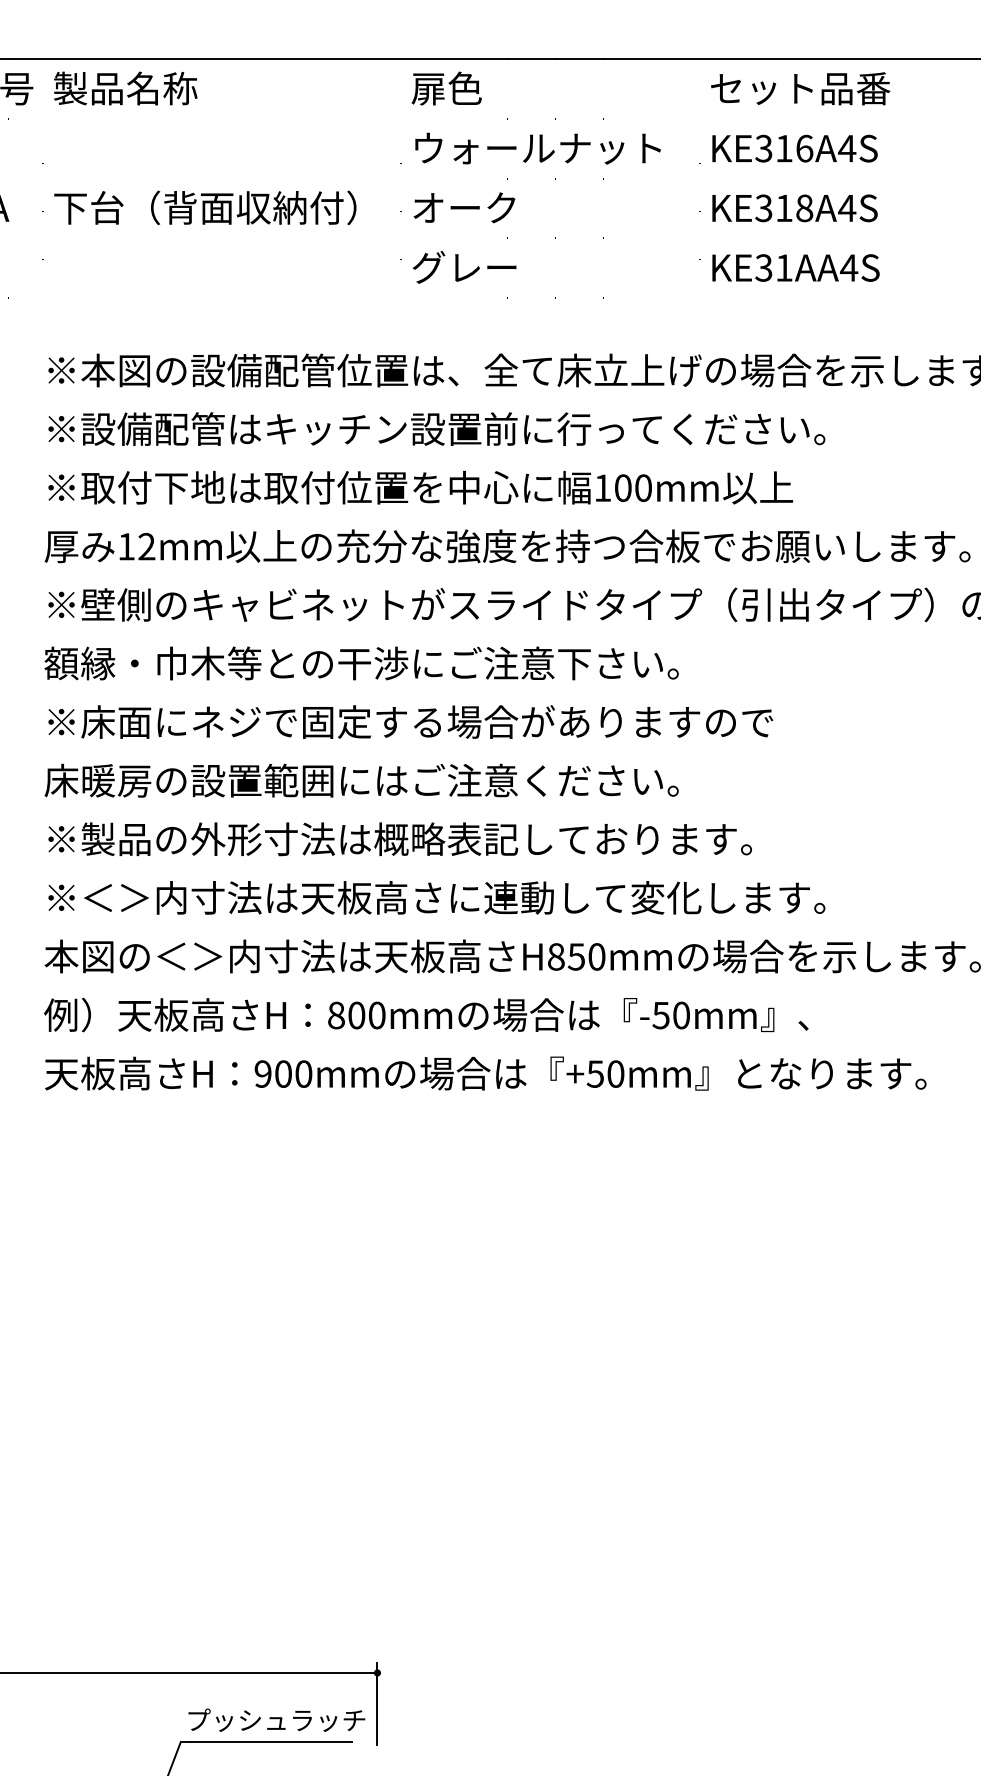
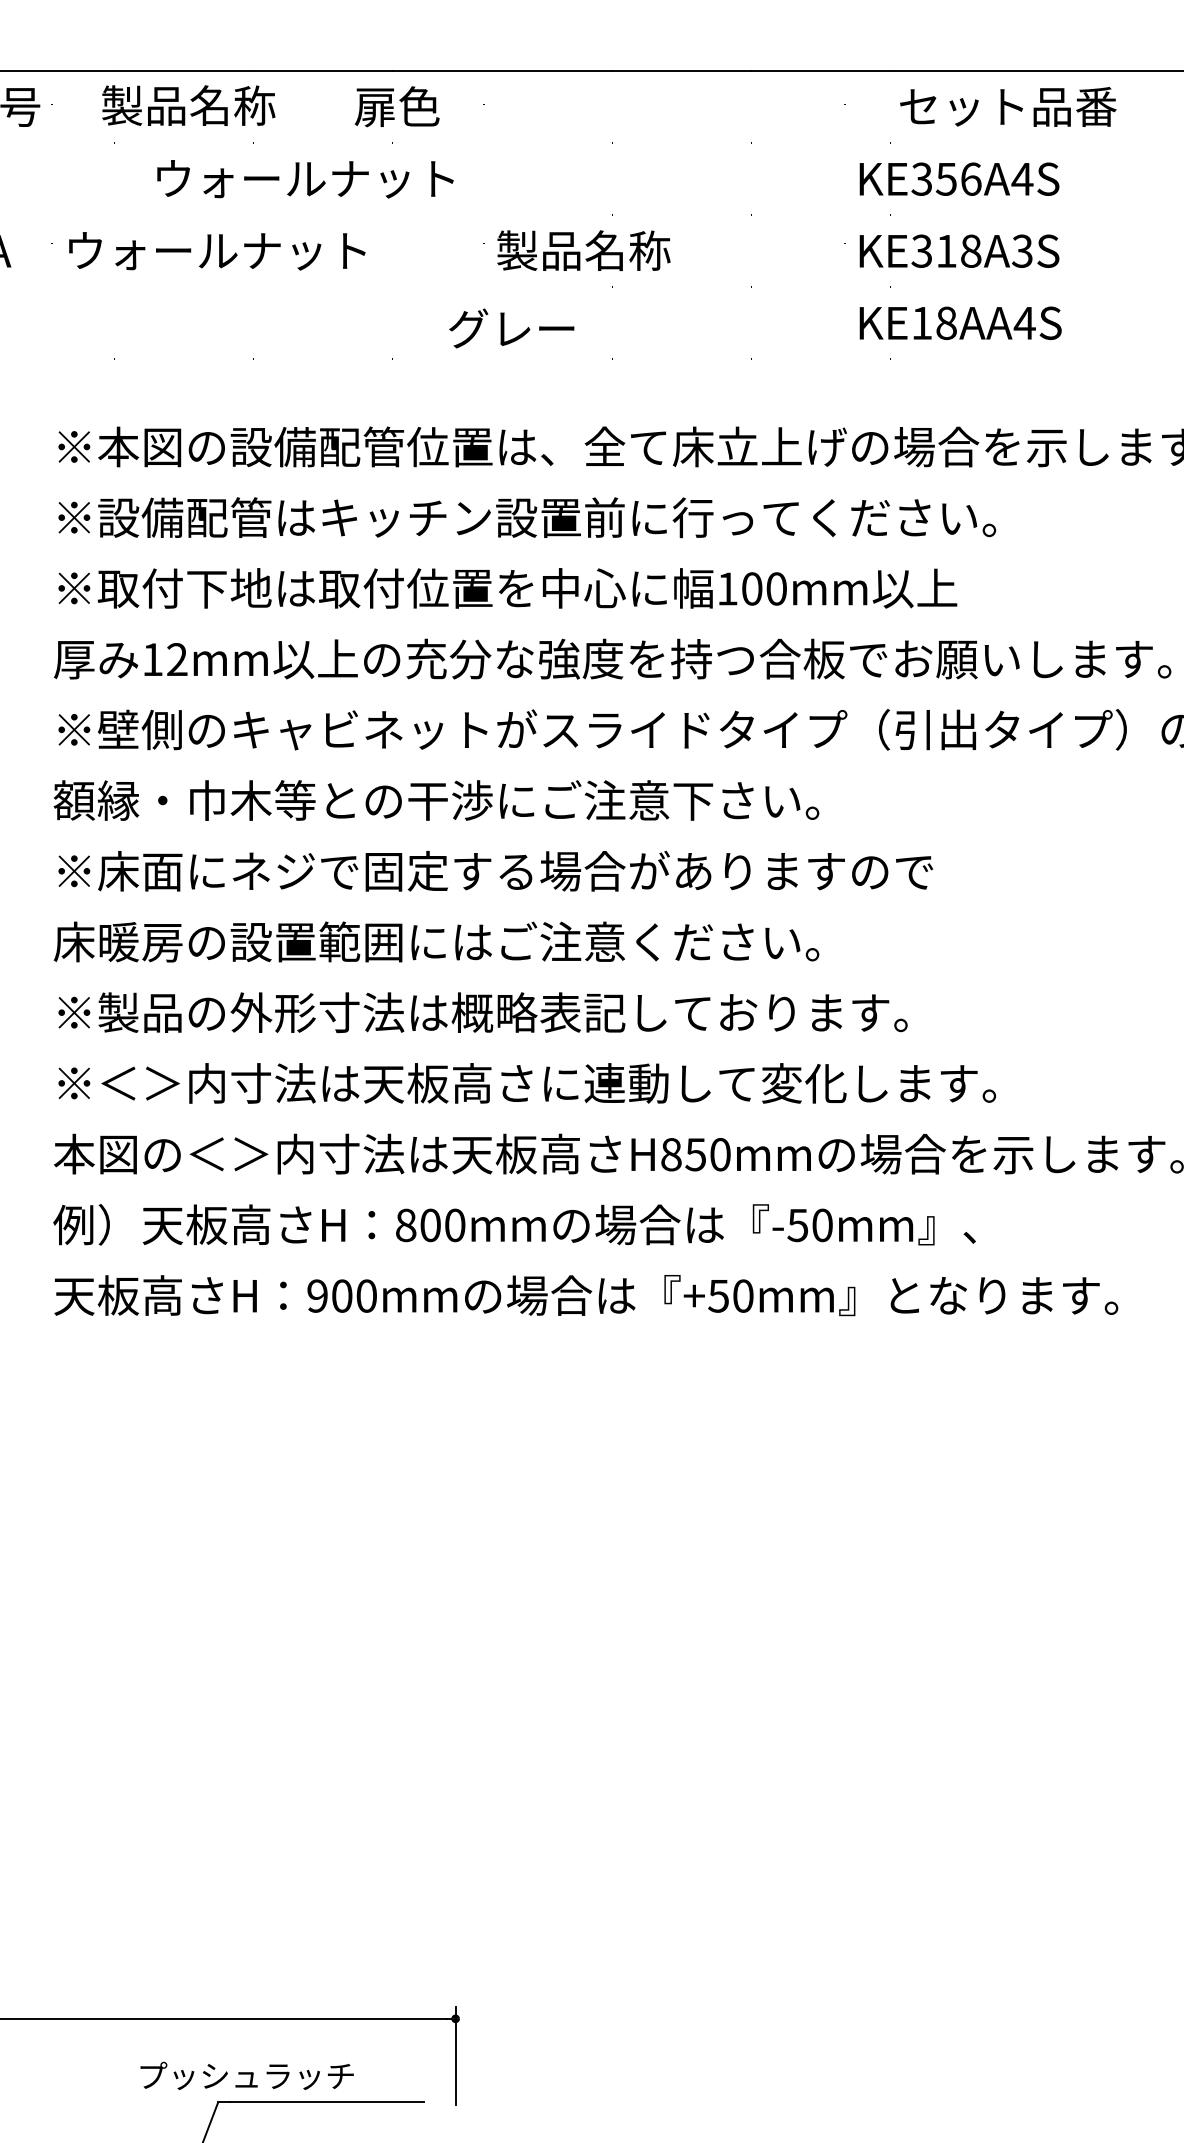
text: (125, 88) -> (188, 105), moved
text: (446, 88) -> (396, 106), moved
text: (800, 88) -> (1008, 106), moved
text: (538, 148) -> (305, 179), moved
text: (783, 148) -> (945, 179), KE316A4S -> KE356A4S
text: (205, 207) -> (247, 250), 下台（背面収納付） -> ウォールナット
text: (483, 207) -> (583, 250), オーク -> 製品名称
text: (847, 207) -> (1022, 250), KE318A4S -> KE318A3S
text: (464, 267) -> (511, 328), moved
text: (773, 267) -> (933, 322), KE31AA4S -> KE18AA4S
text: (276, 1719) -> (246, 2075), moved

